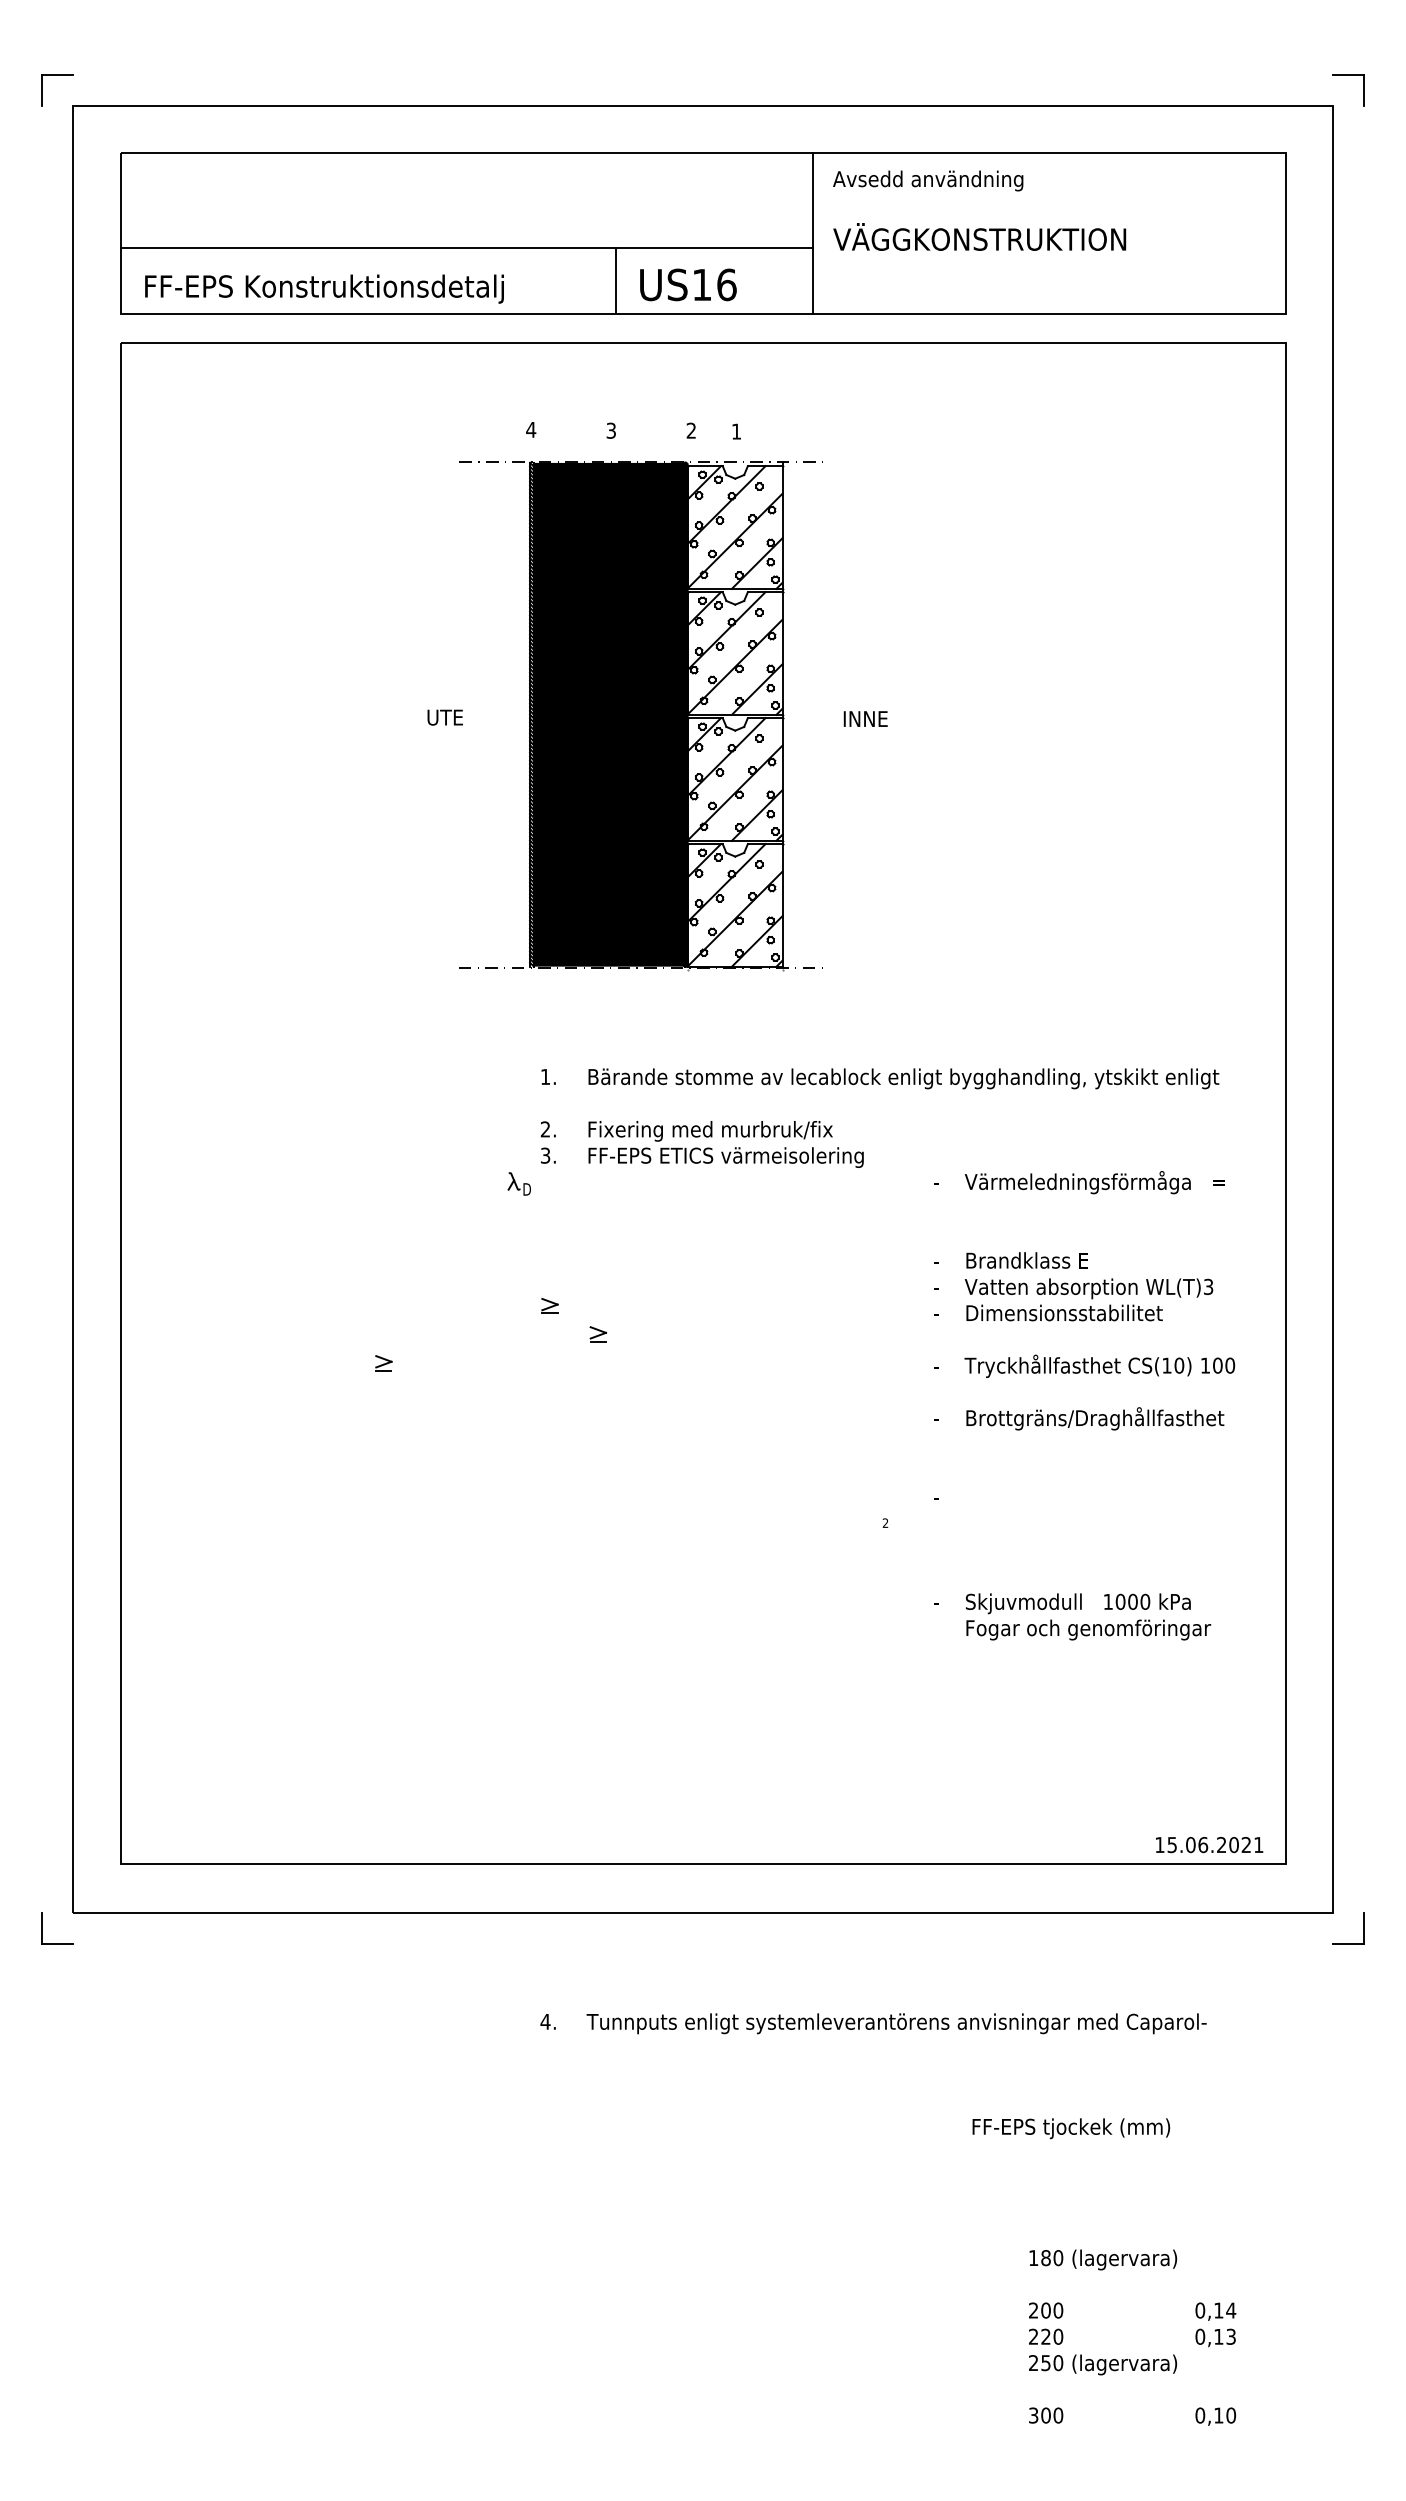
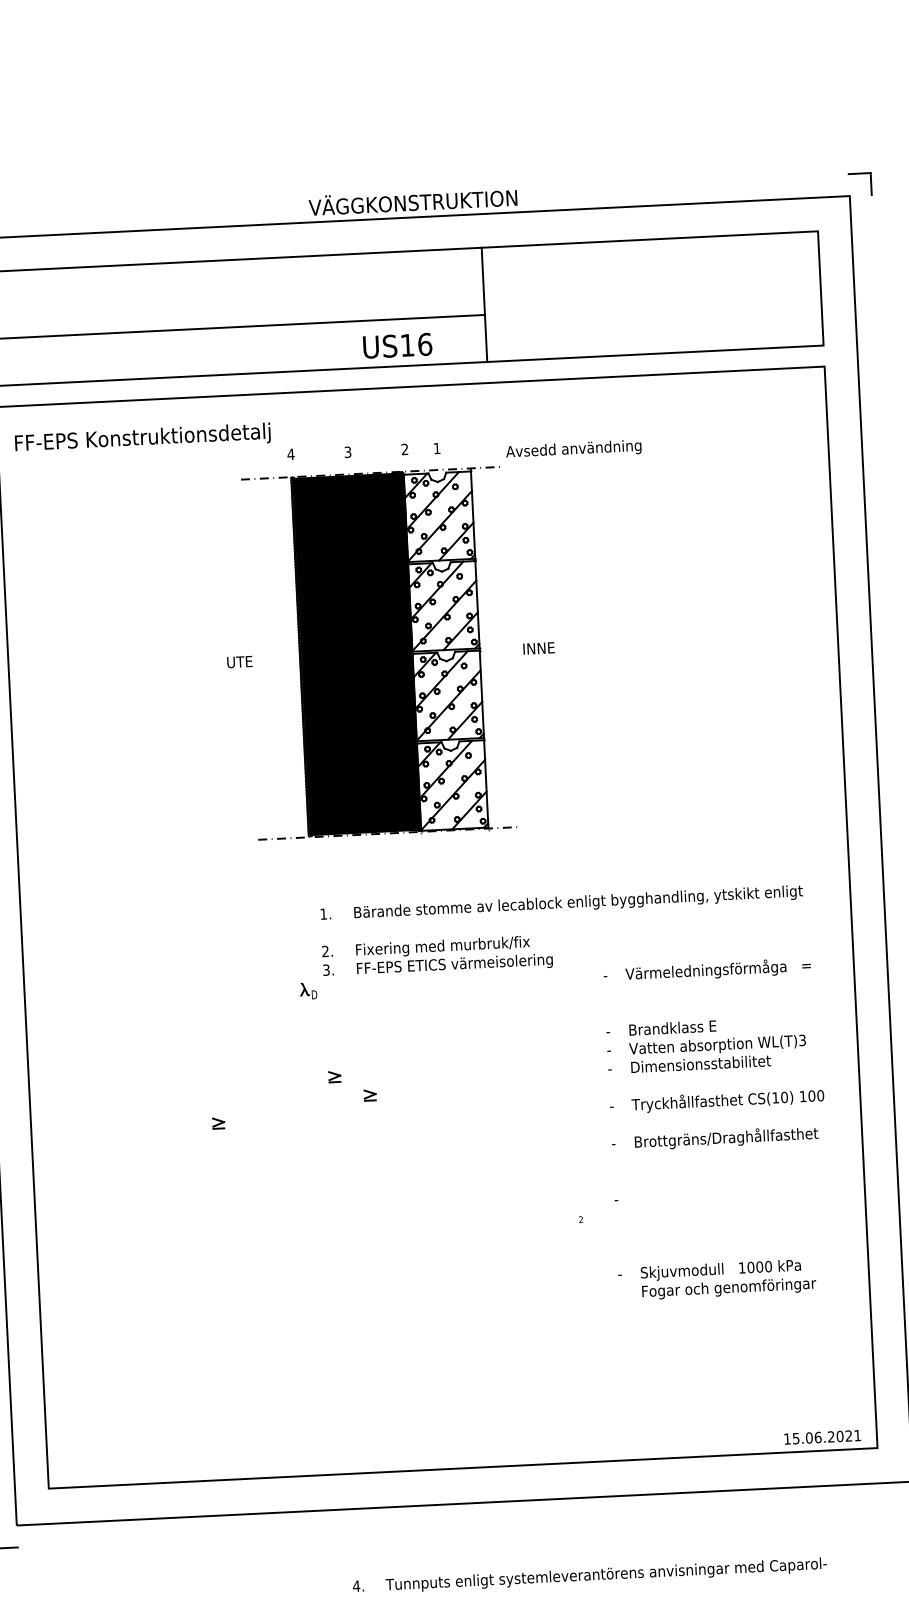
text: (928, 180) -> (573, 449), moved
text: (979, 236) -> (412, 200), moved
line: (615, 279) -> (345, 344), removed
text: (324, 288) -> (142, 438), moved

